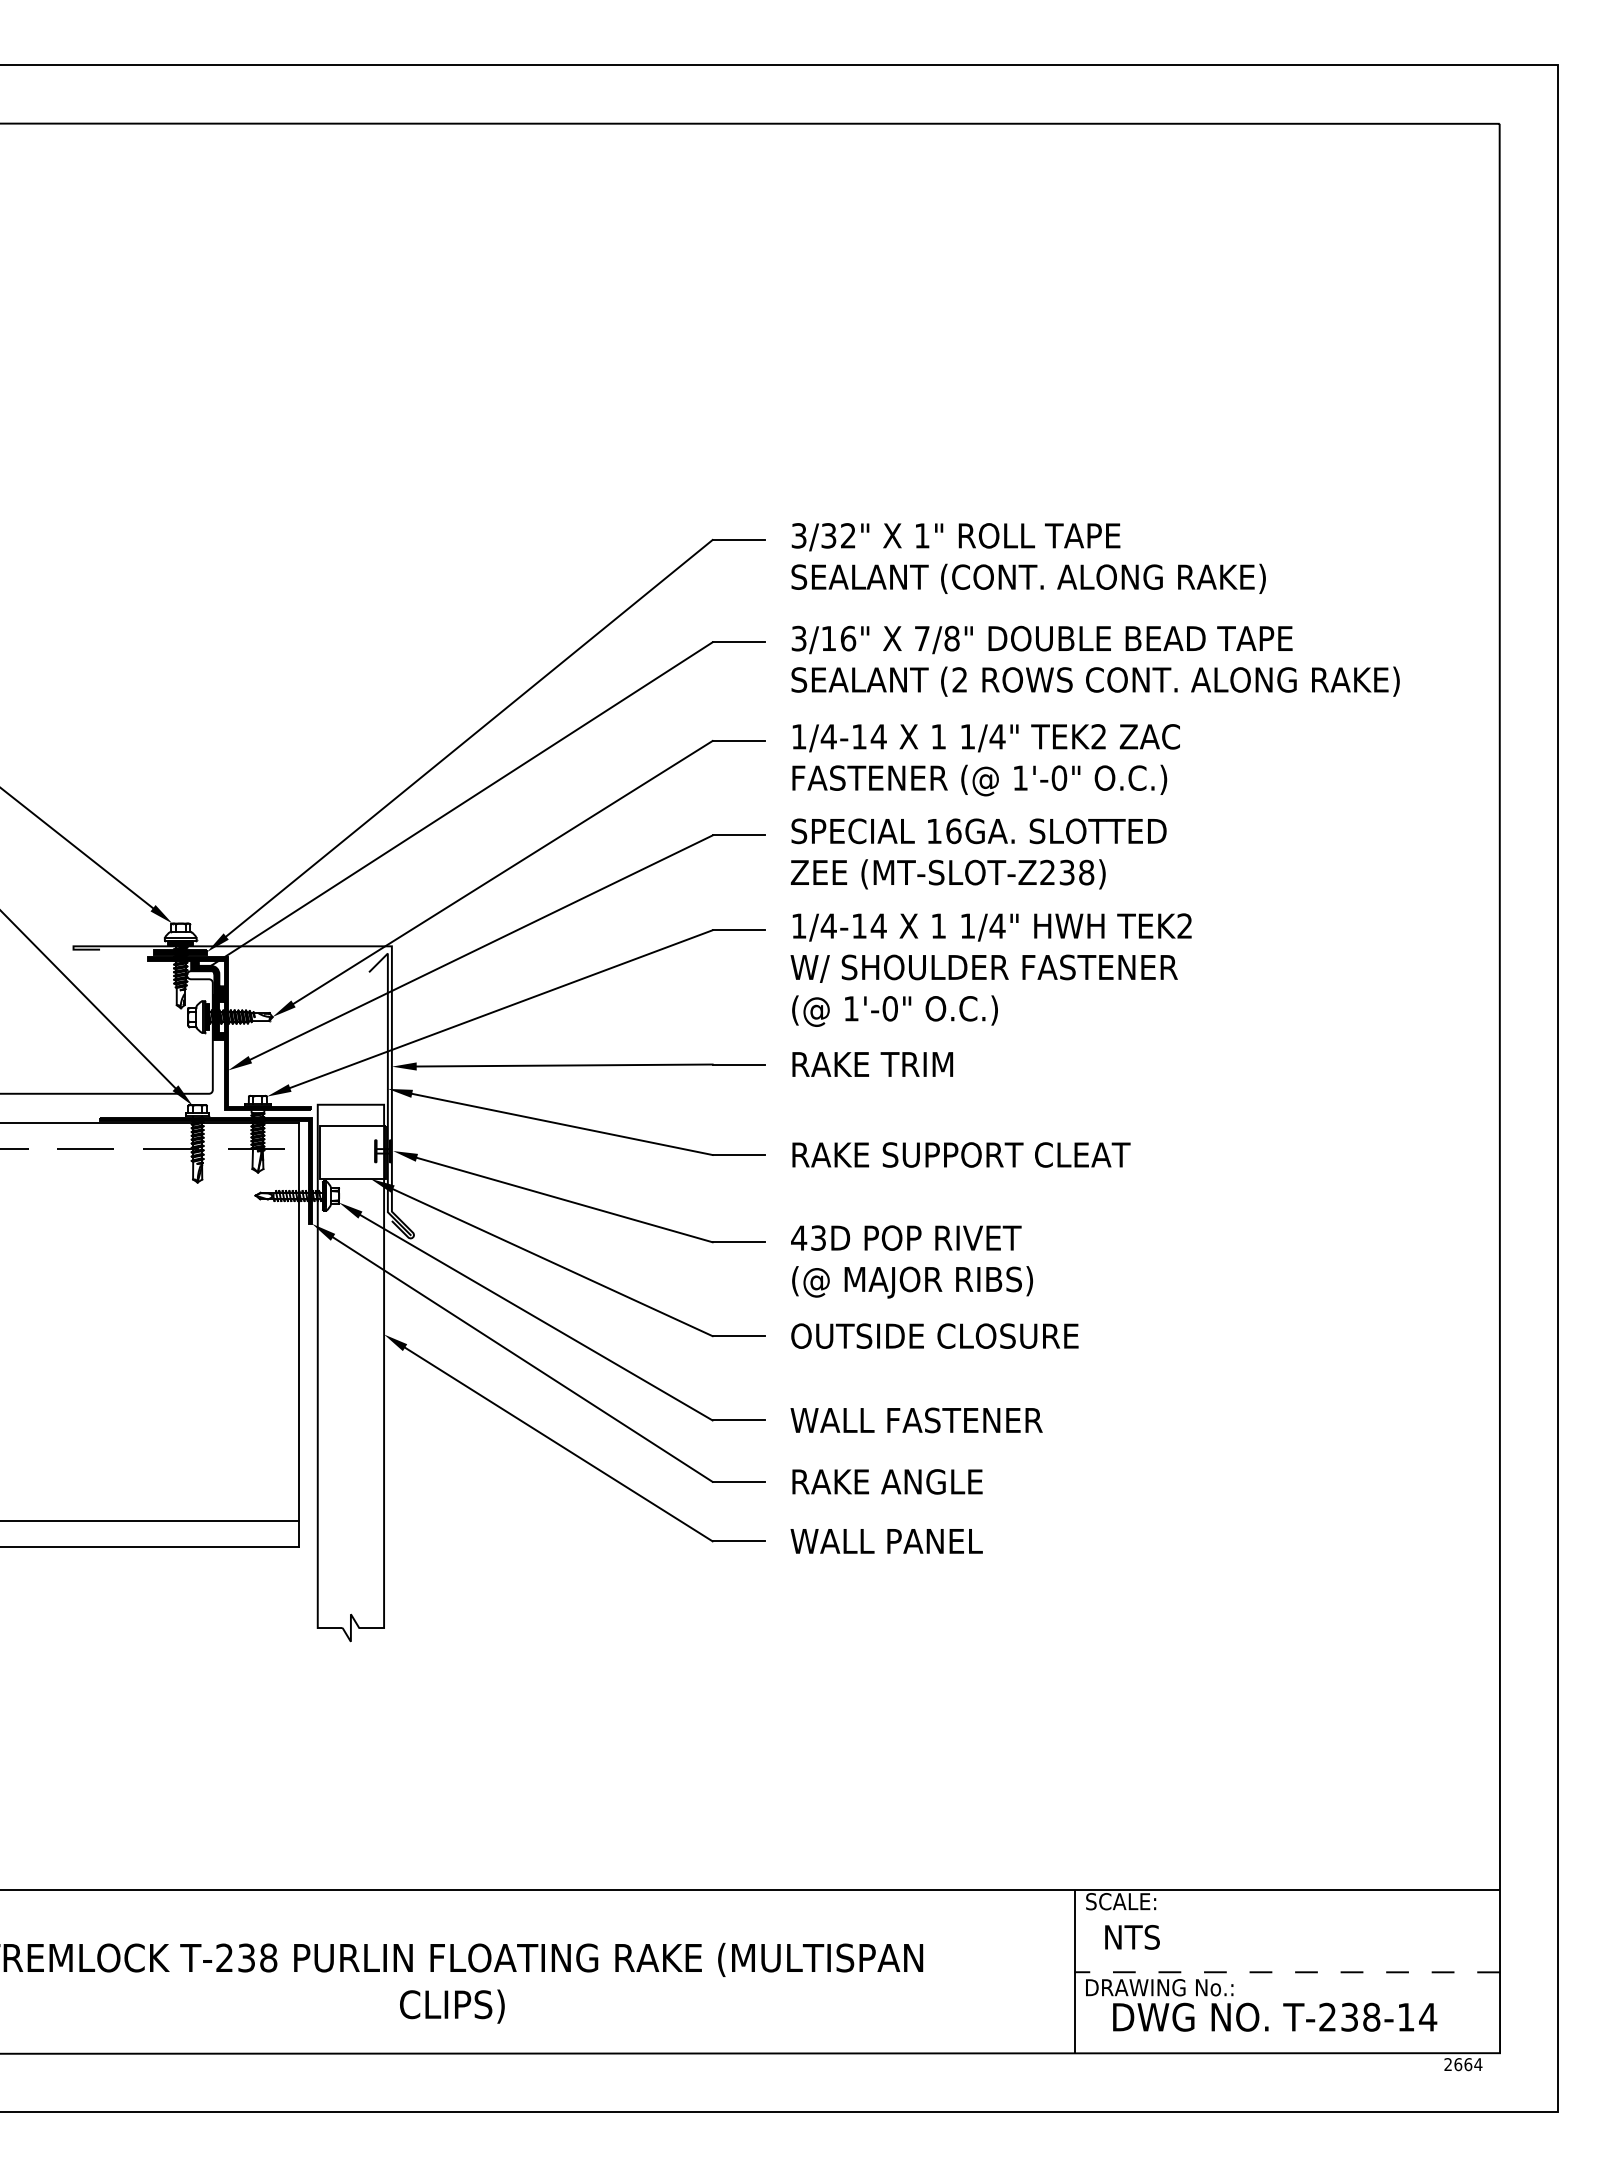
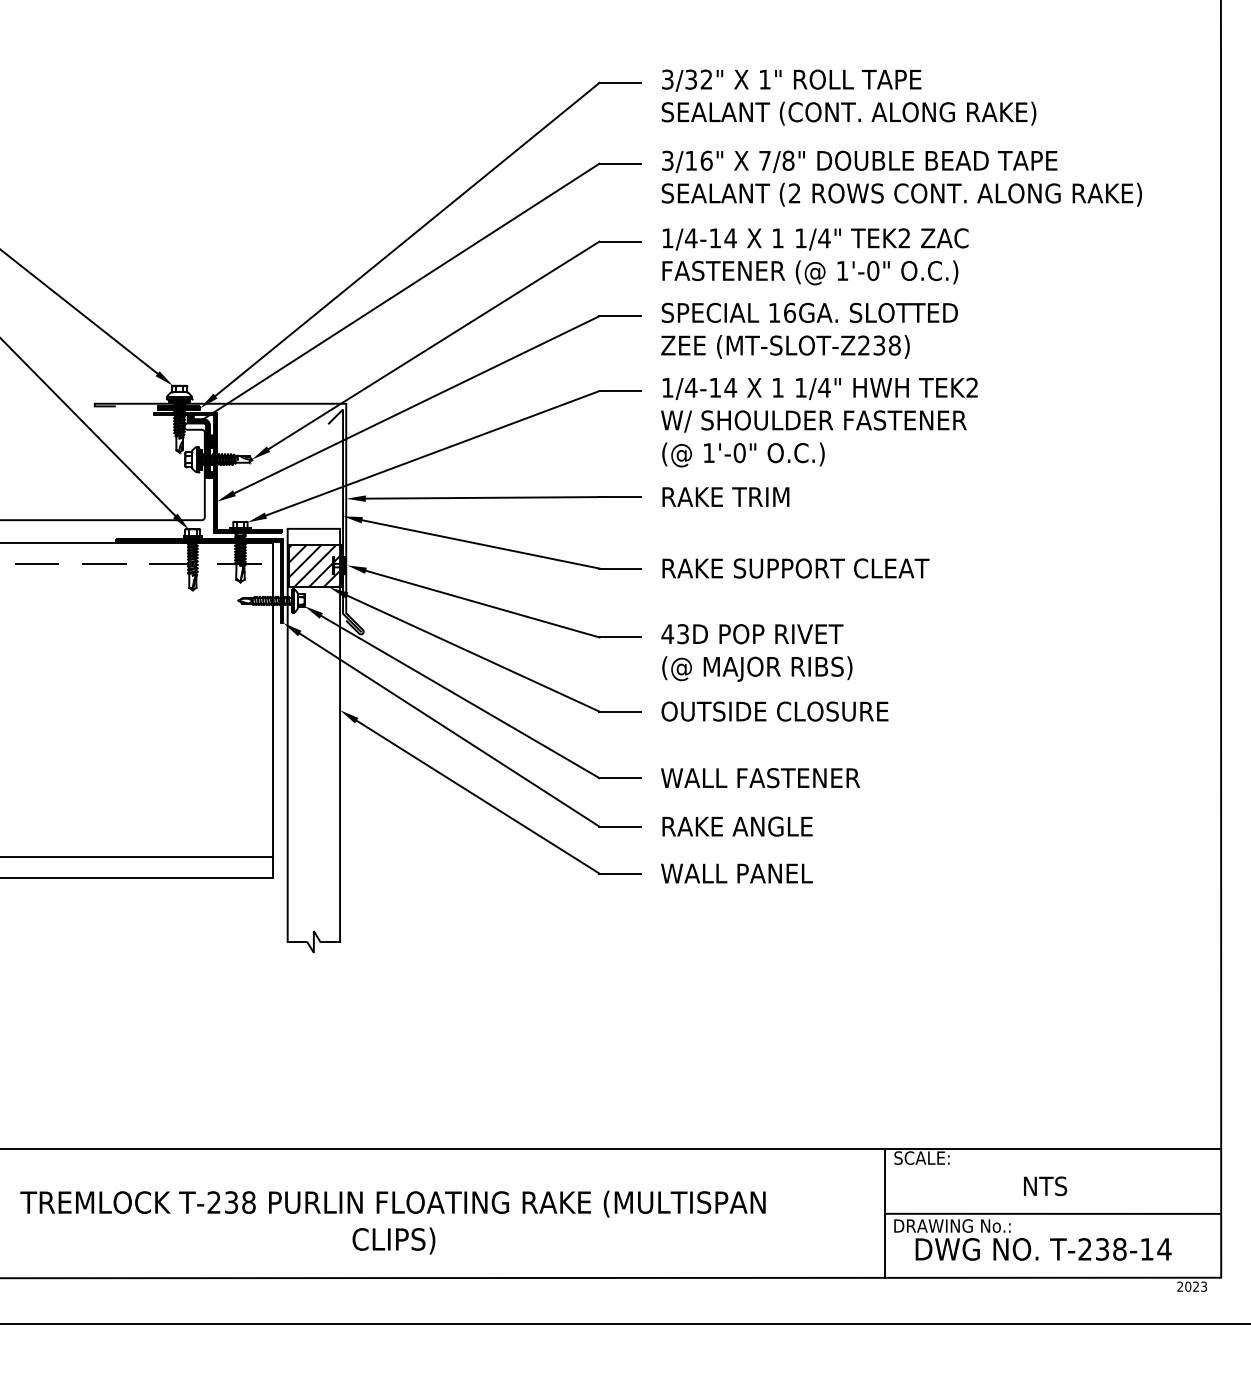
hatch: (351, 1151) -> (314, 565), added
text: (1132, 1937) -> (1045, 1186), moved
line: (1287, 1972) -> (1053, 1214), dashed -> solid
text: (1468, 2064) -> (1196, 1286), 2664 -> 2023

